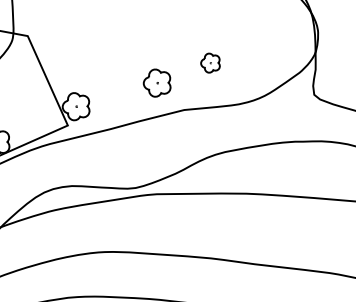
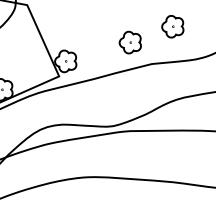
part: (210, 62) -> (172, 26), size x1.43

